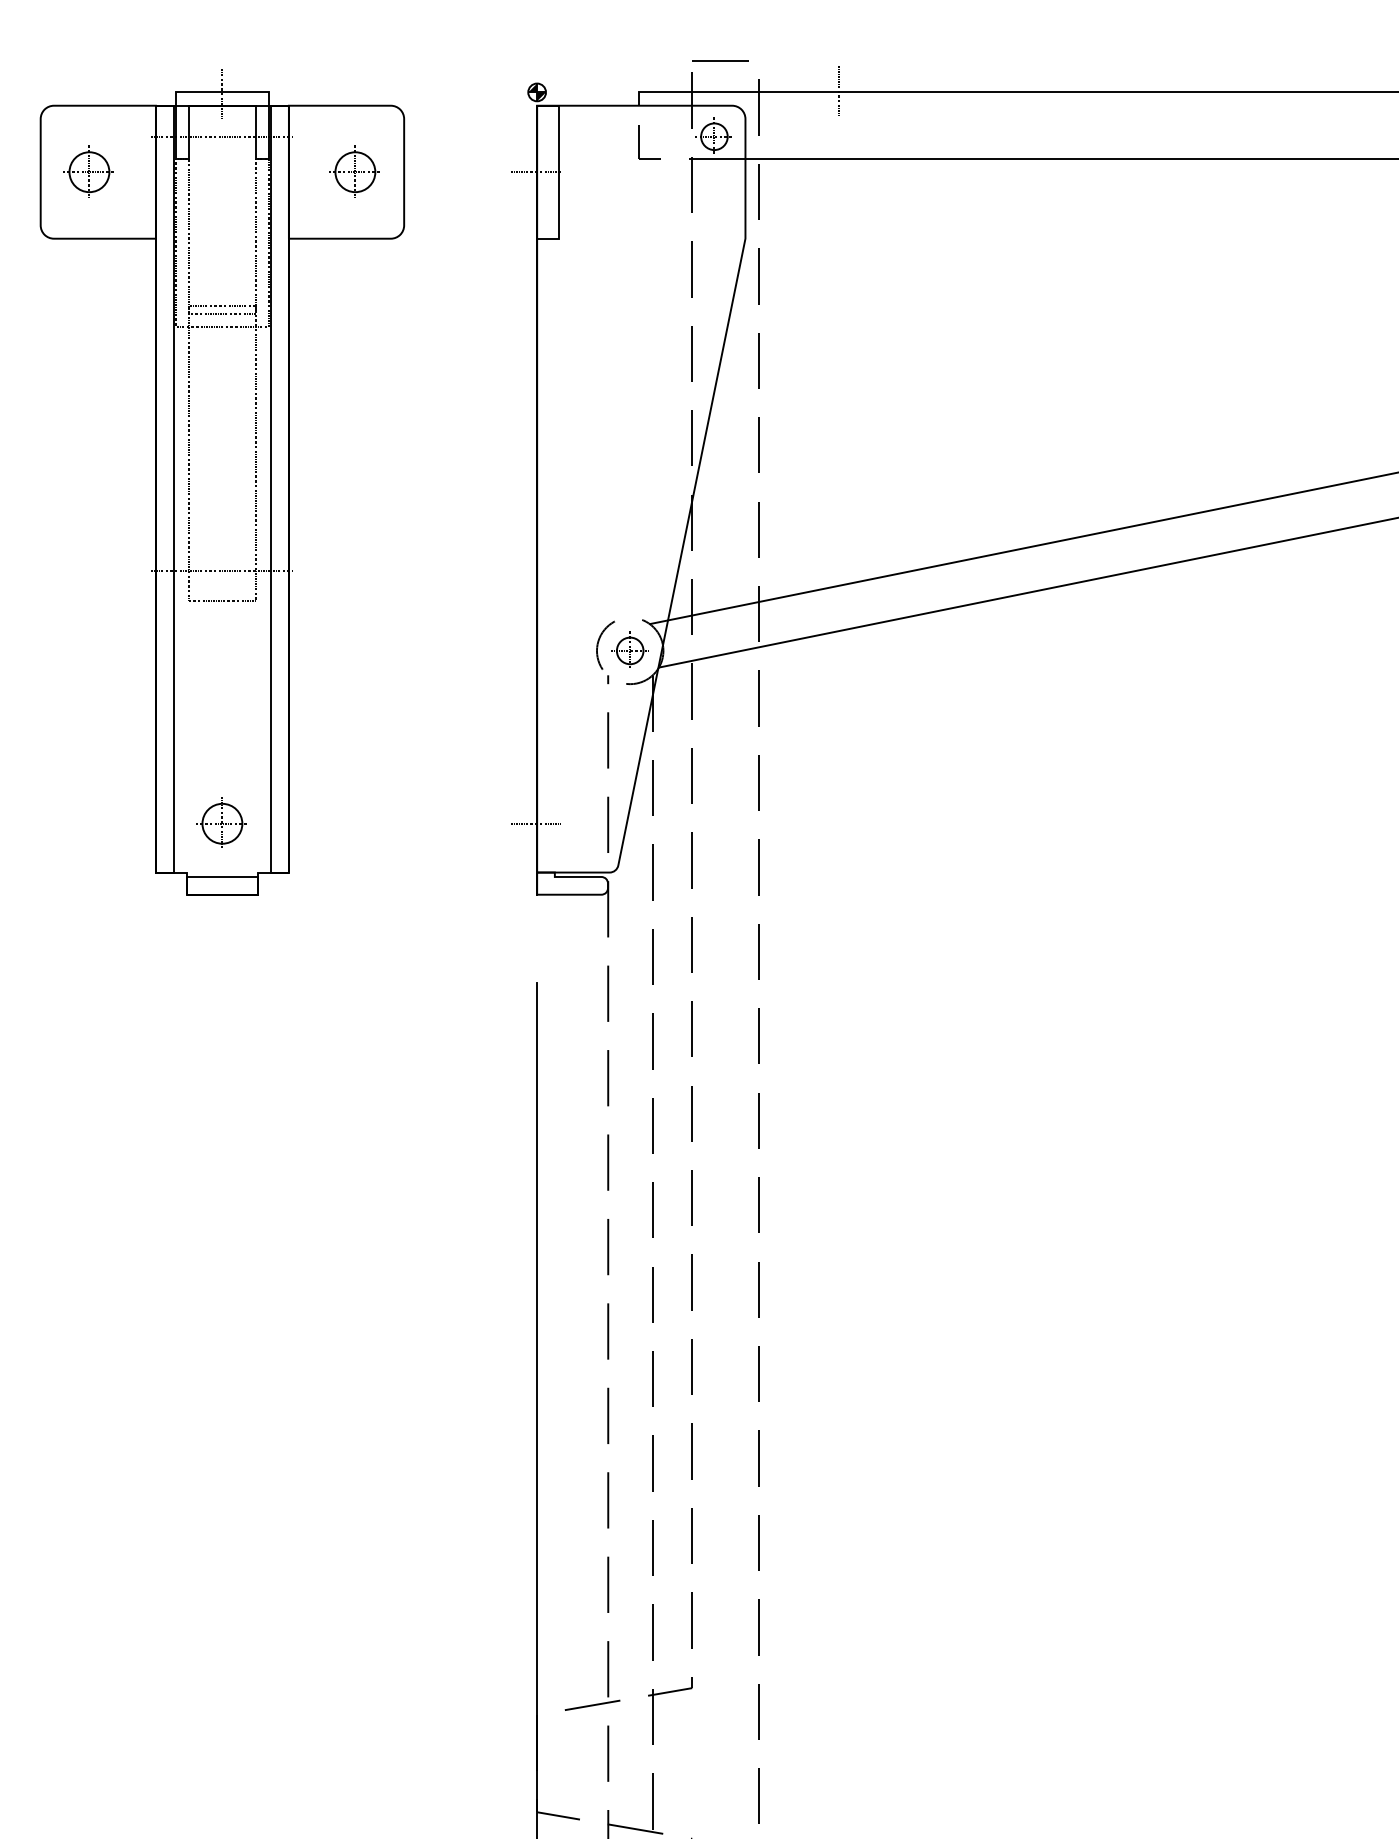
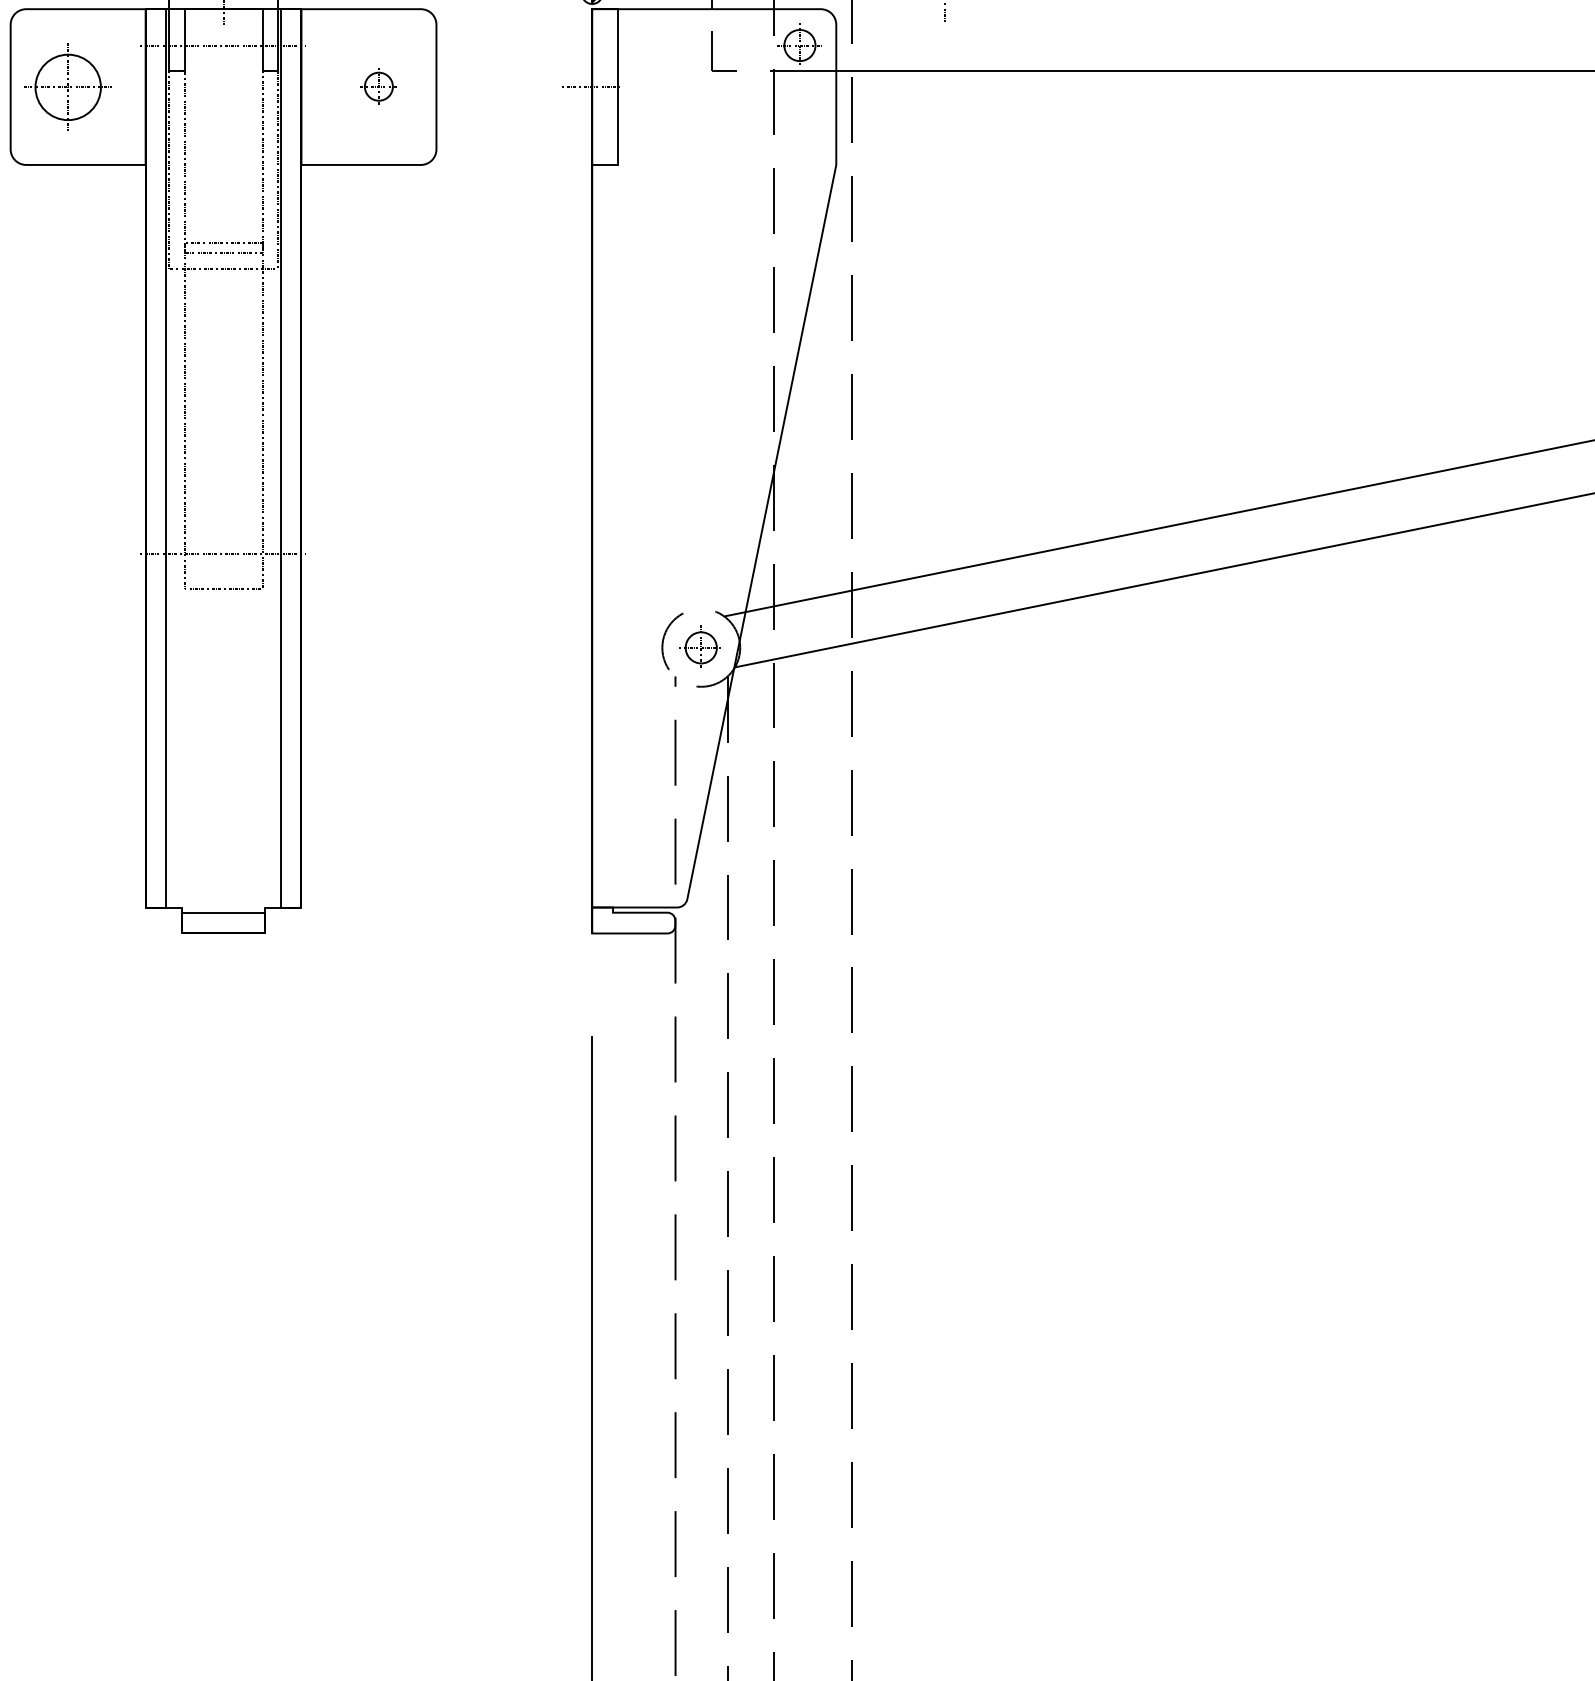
part: (88, 171) -> (66, 86), size x1.4
part: (354, 171) -> (378, 86), size x0.6
part: (221, 822) -> (222, 848), removed
line: (535, 823) -> (590, 850), removed

